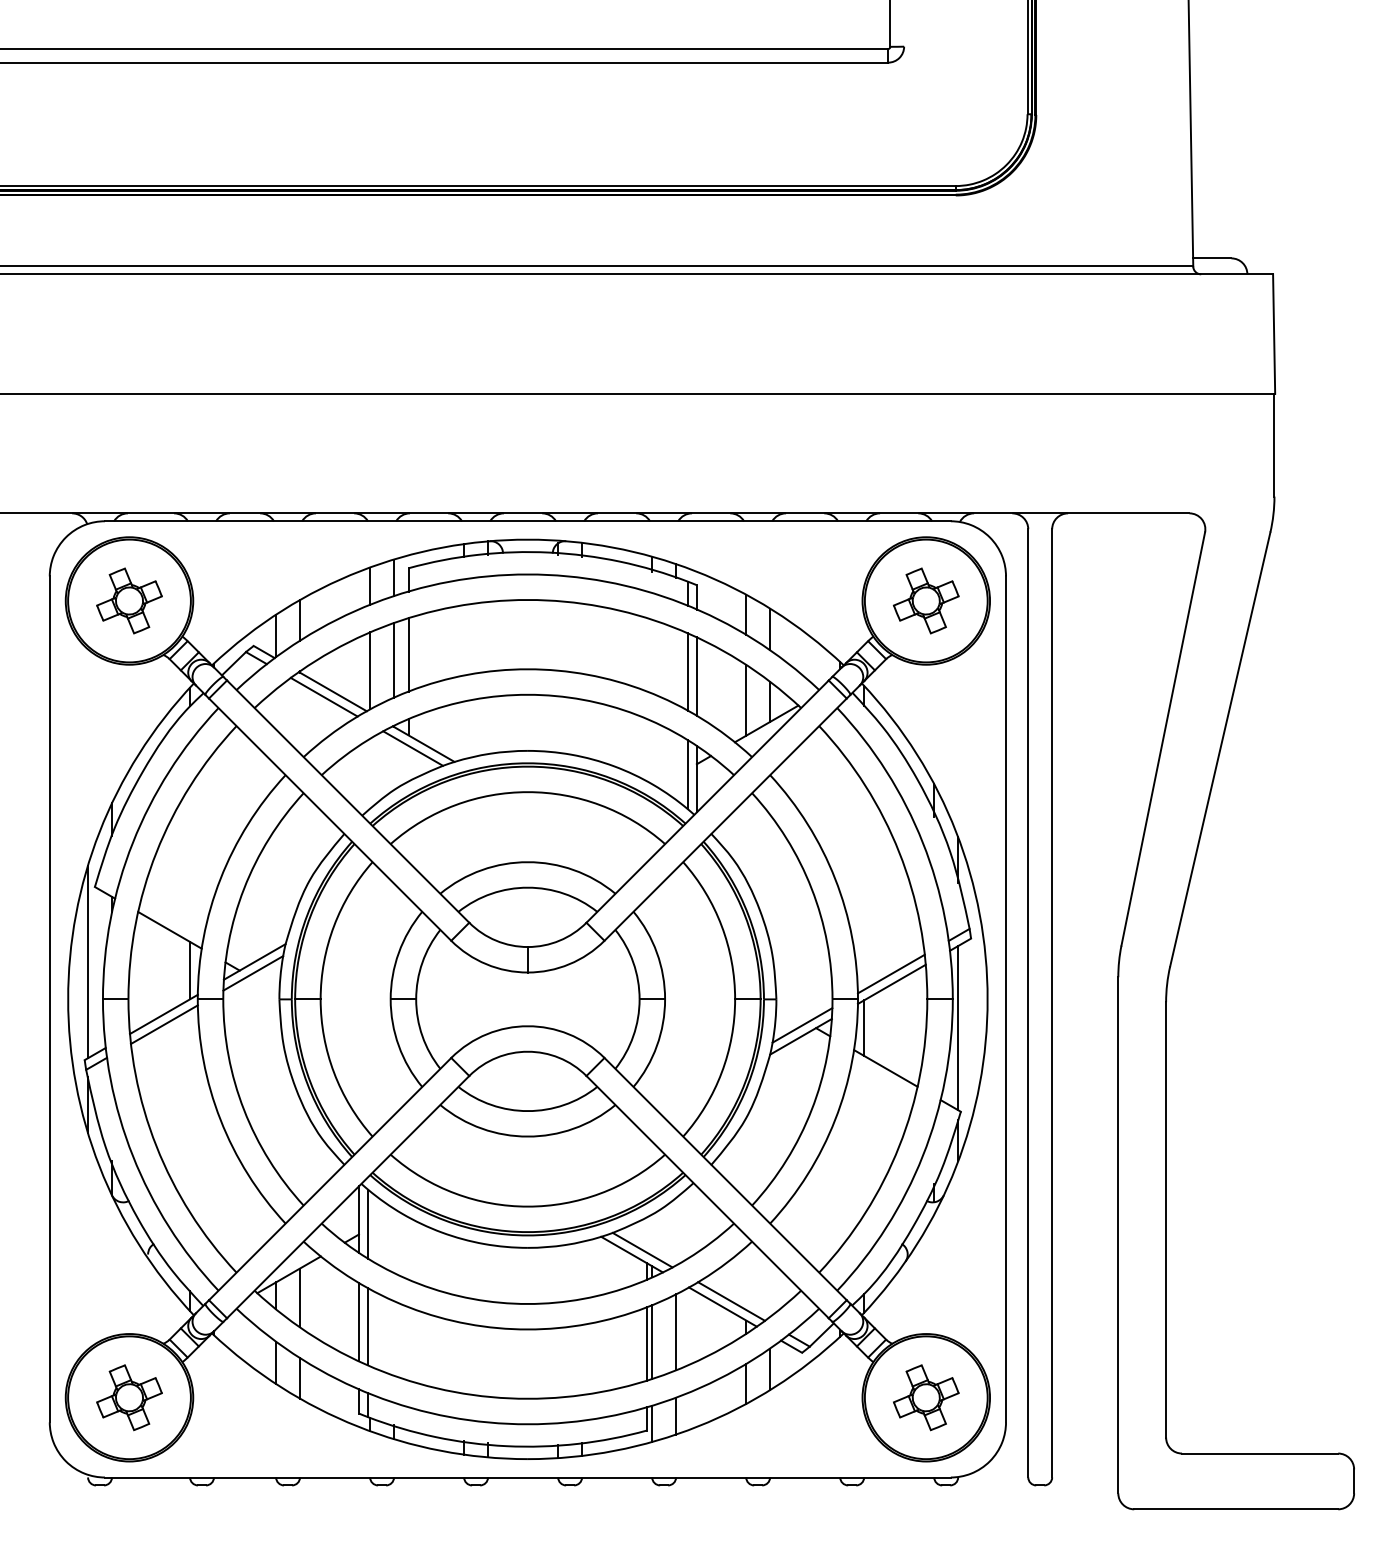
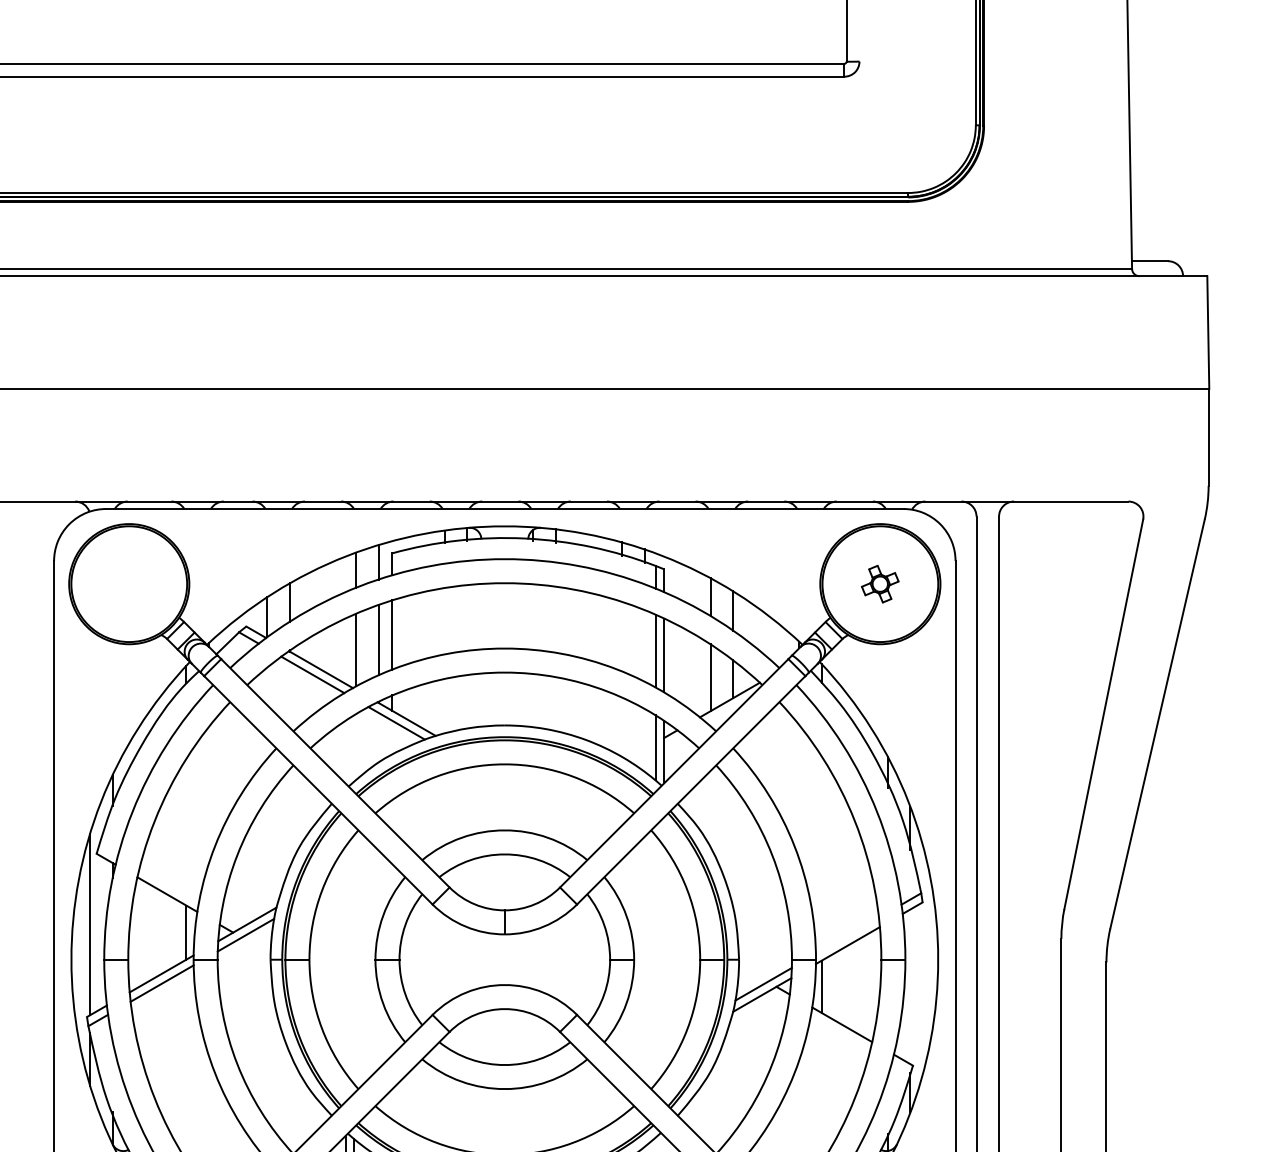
part: (129, 600) -> (129, 583), removed
part: (925, 600) -> (879, 583), size x0.6
line: (890, 973) -> (846, 935), removed
line: (958, 1028) -> (910, 987), removed

